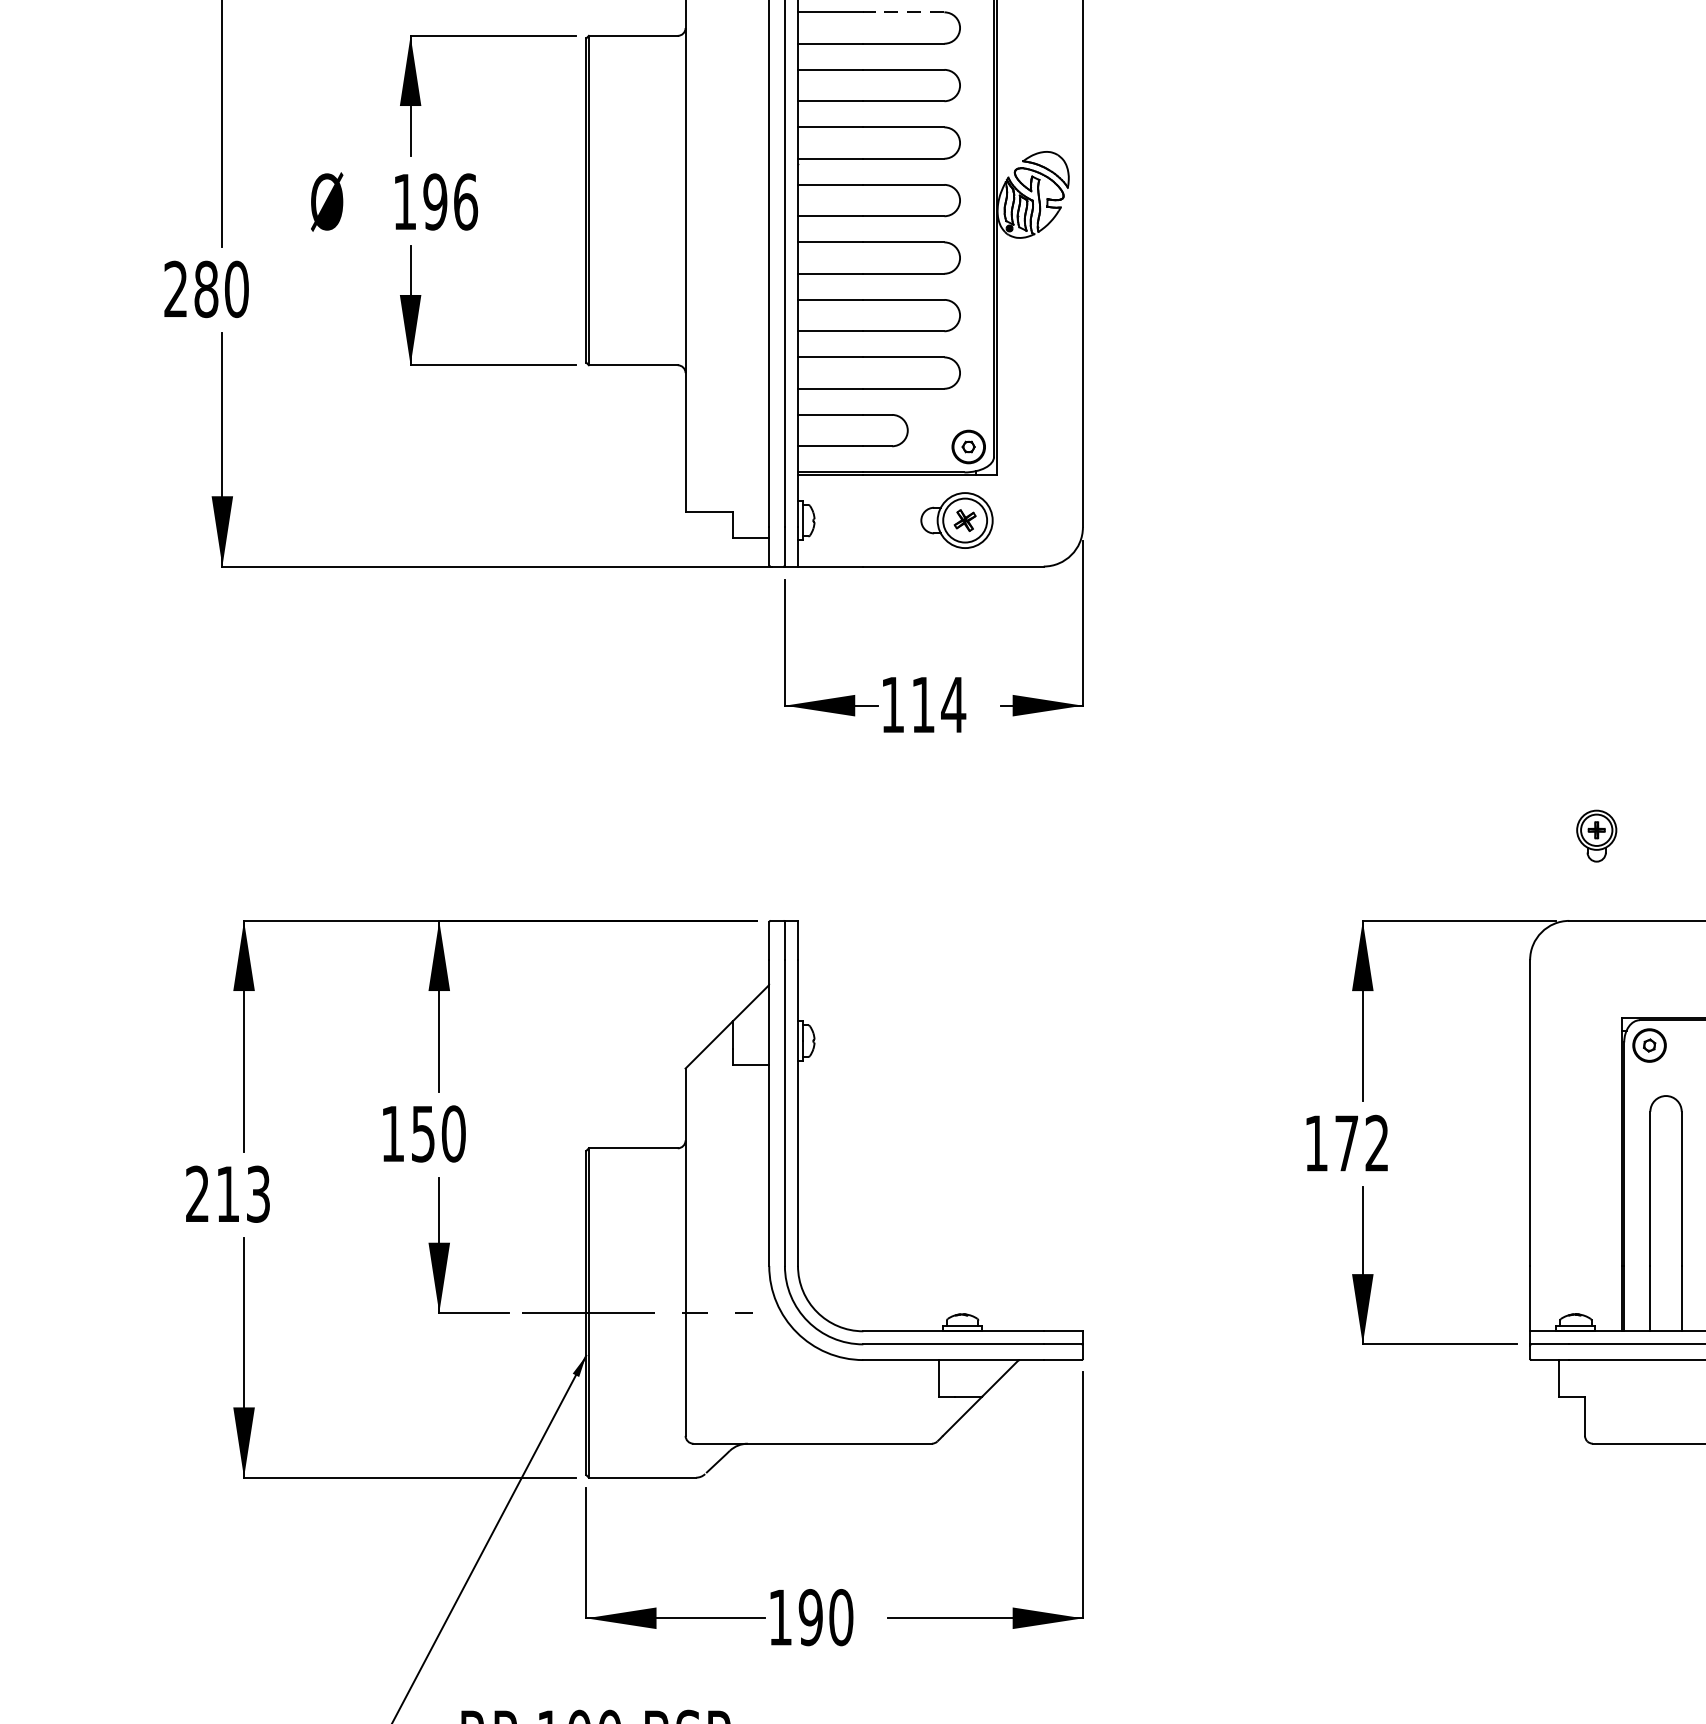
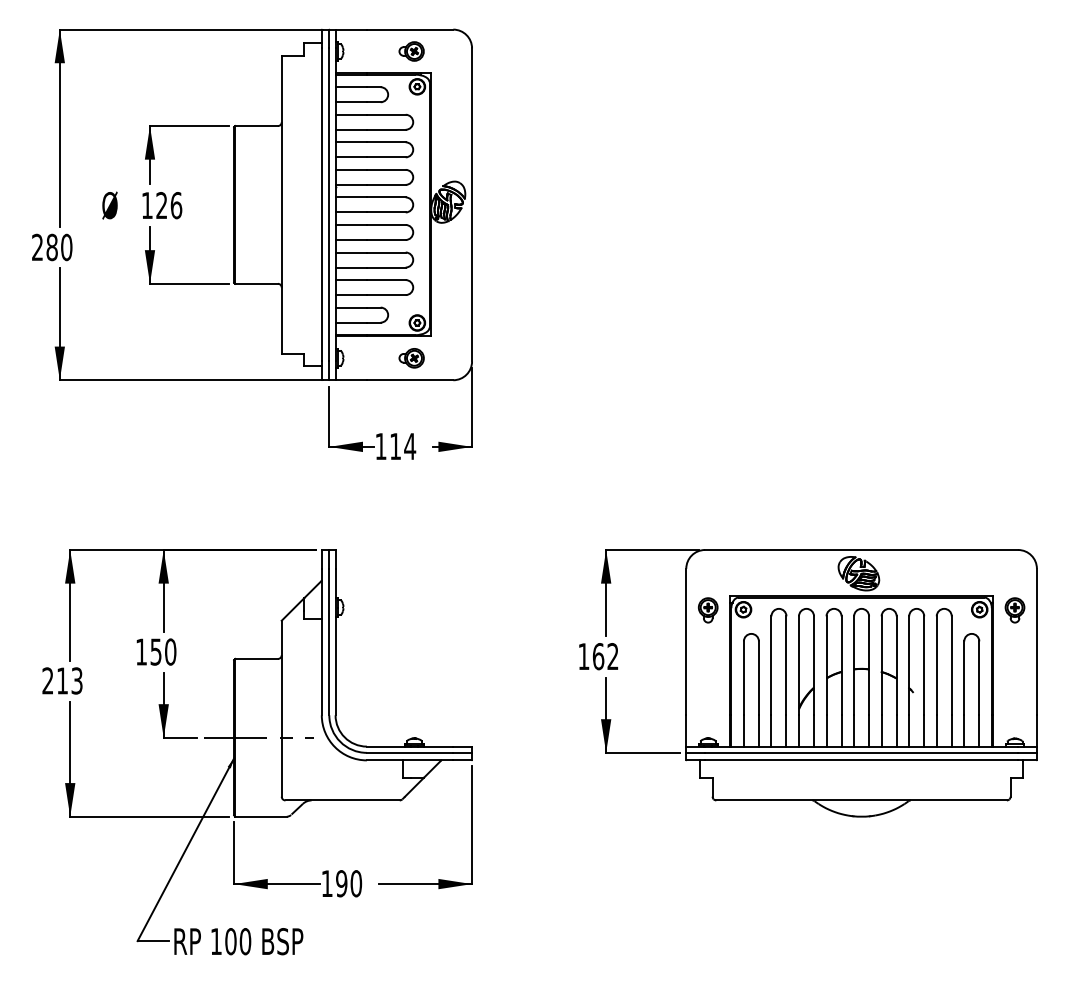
line: (902, 11) -> (385, 114), dashed -> solid
text: (434, 201) -> (161, 205), 196 -> 126
part: (956, 521) -> (411, 358), size x0.71
part: (1595, 836) -> (707, 610), moved
text: (1346, 1143) -> (598, 656), 172 -> 162

